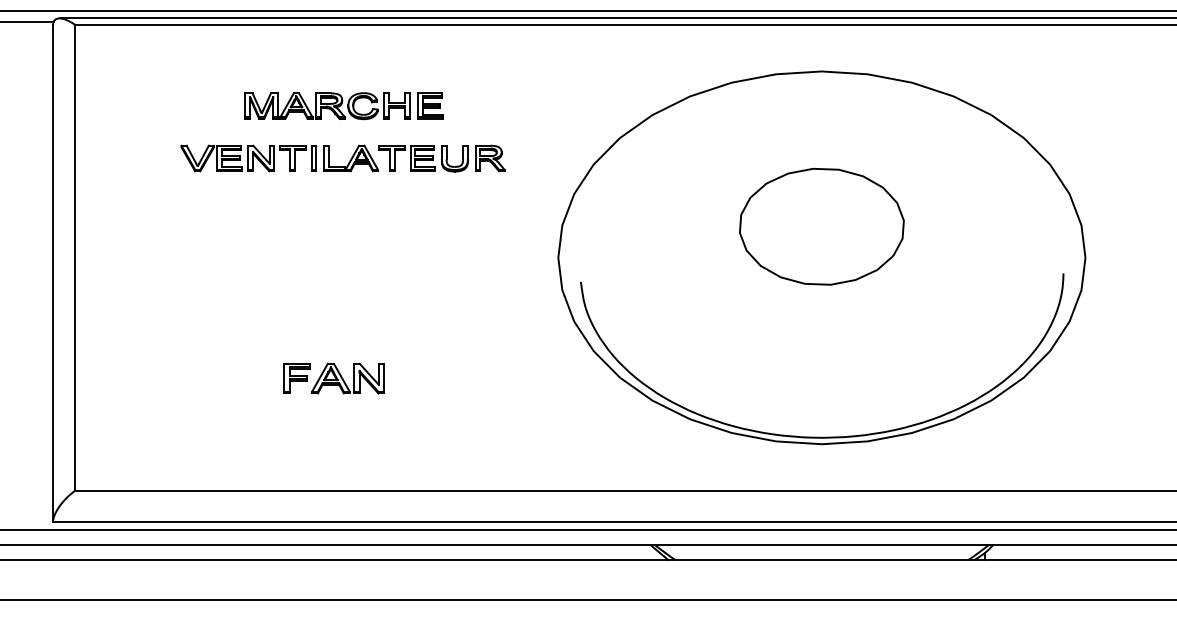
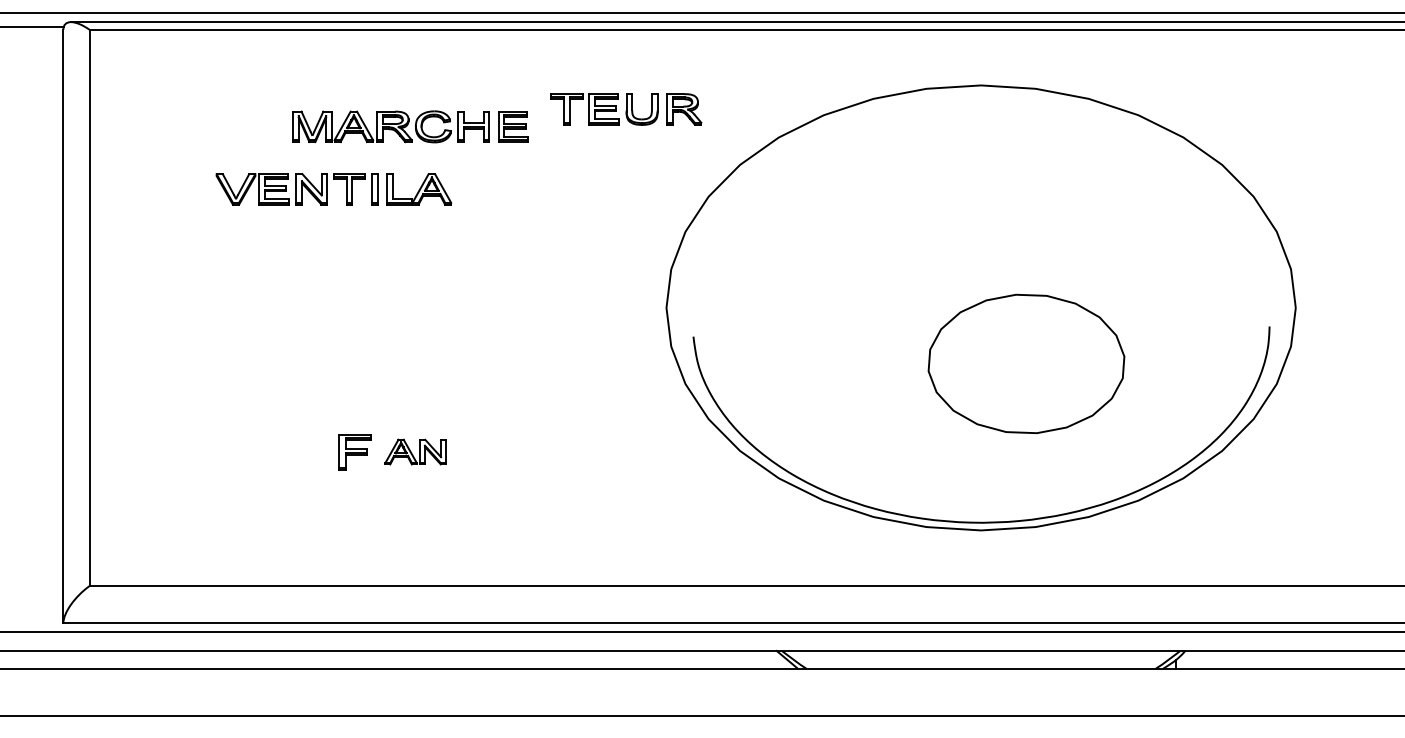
part: (441, 158) -> (626, 109), moved
part: (821, 226) -> (1026, 363), moved
part: (347, 378) -> (414, 451), size x0.7

